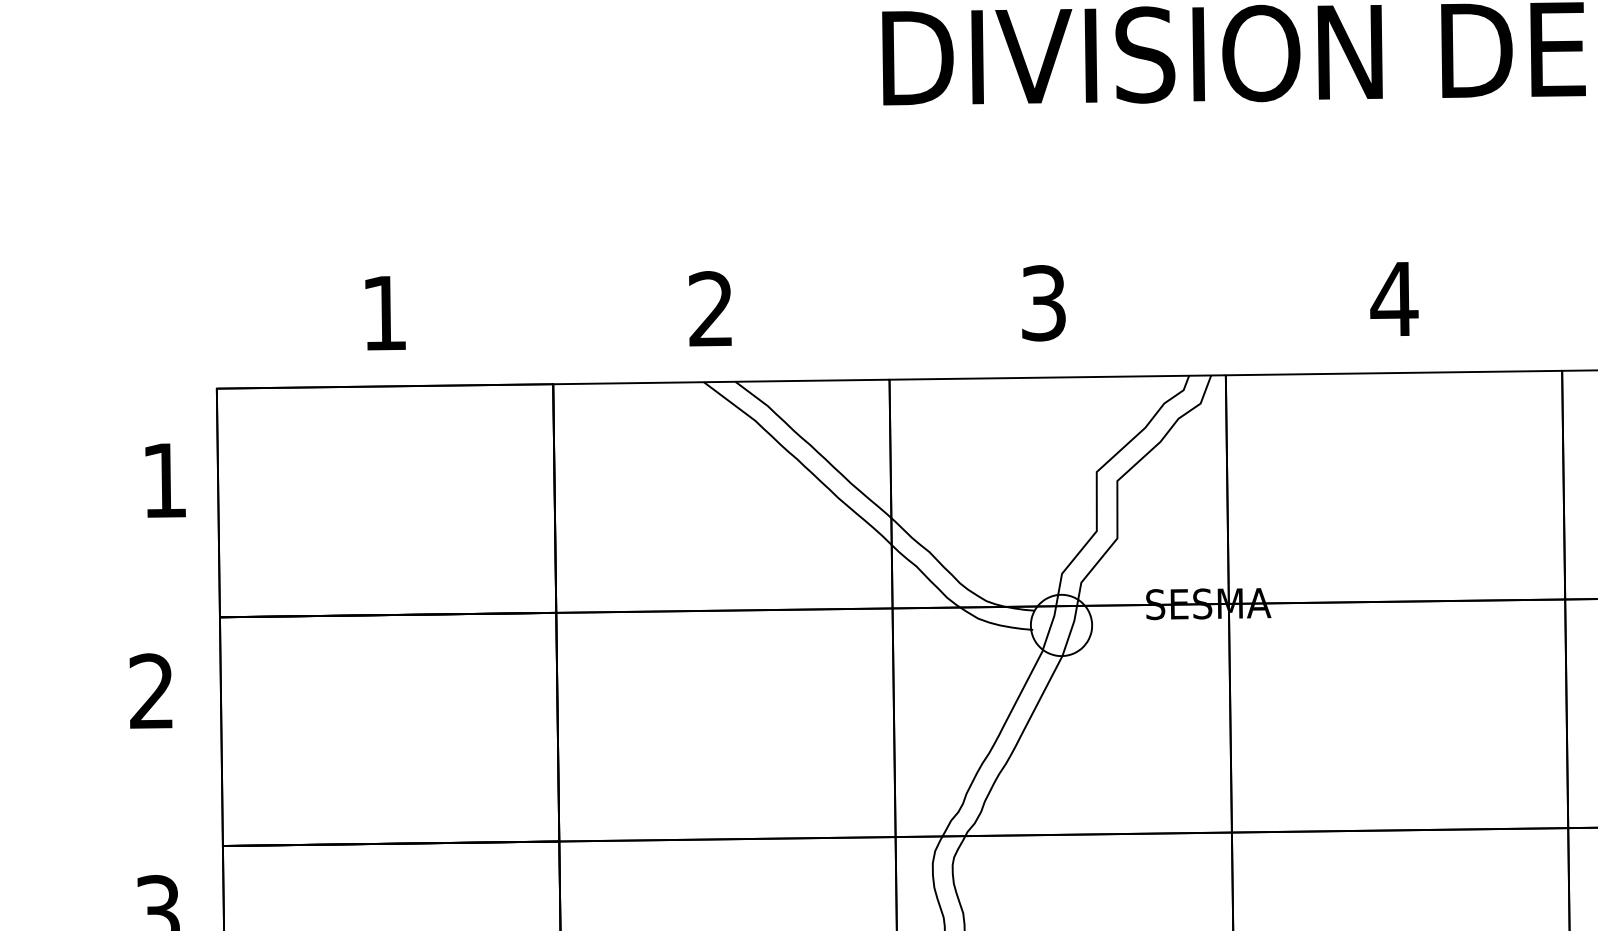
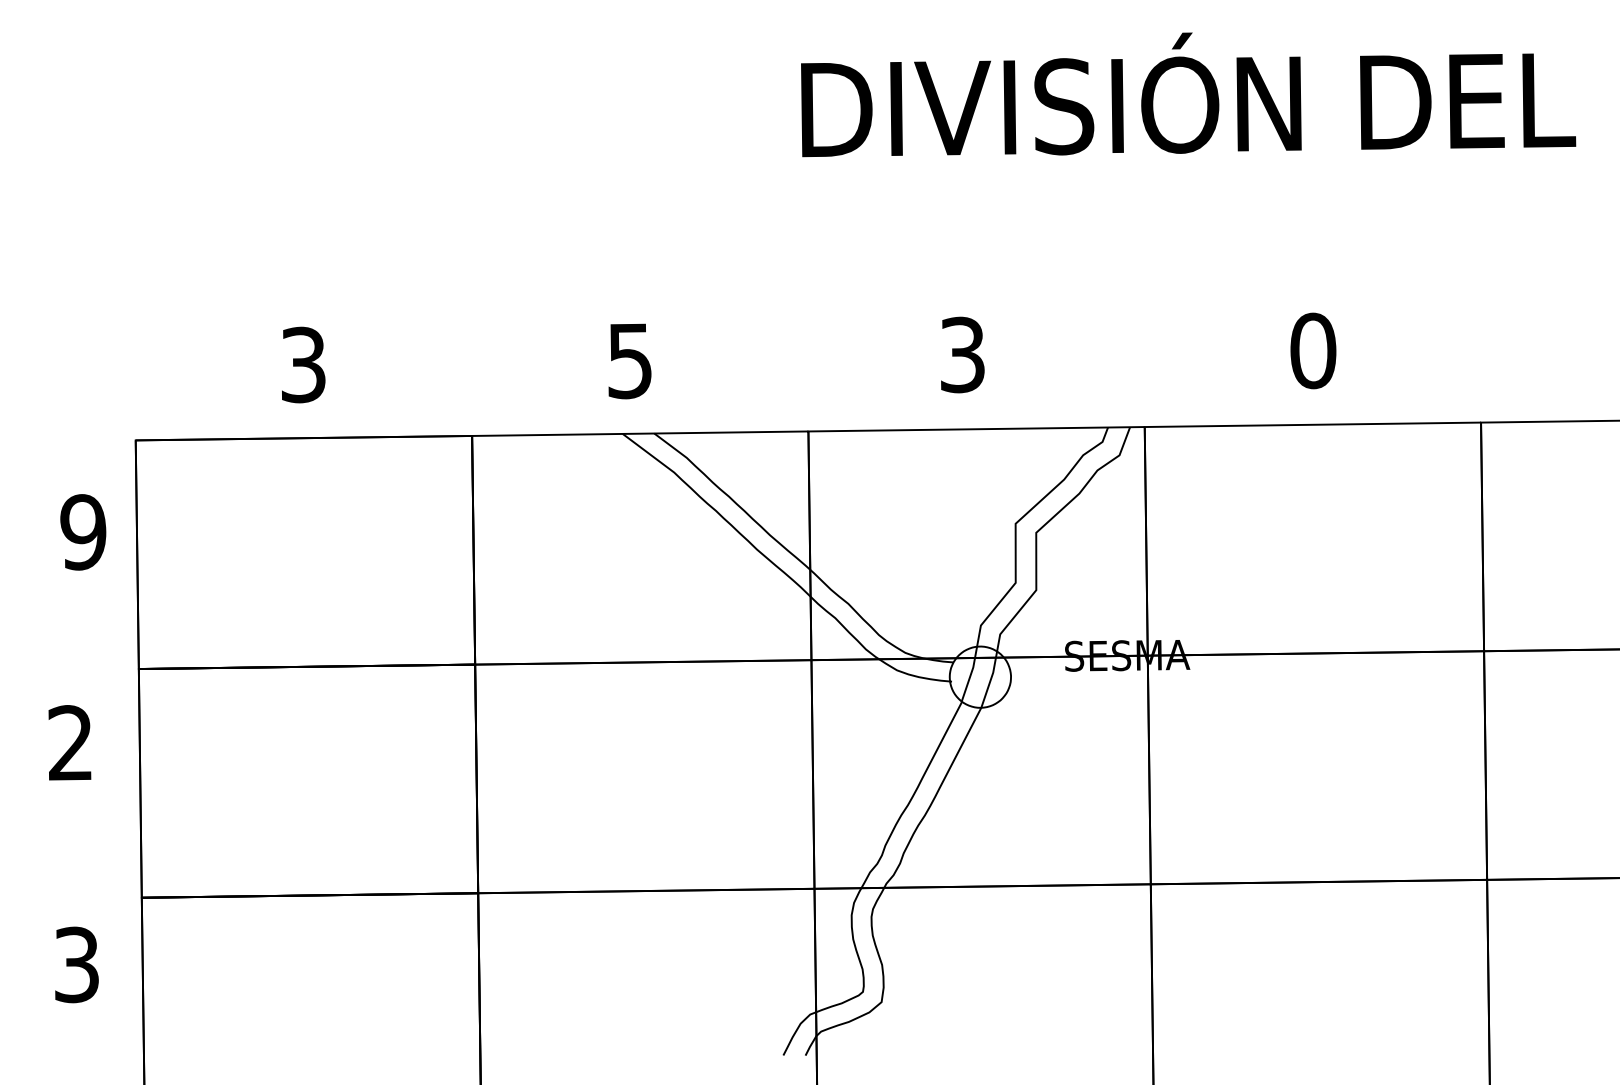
text: (1394, 298) -> (1313, 350), 4 -> 0
text: (710, 308) -> (629, 360), 2 -> 5
text: (384, 312) -> (303, 364), 1 -> 3
text: (164, 480) -> (83, 532), 1 -> 9

